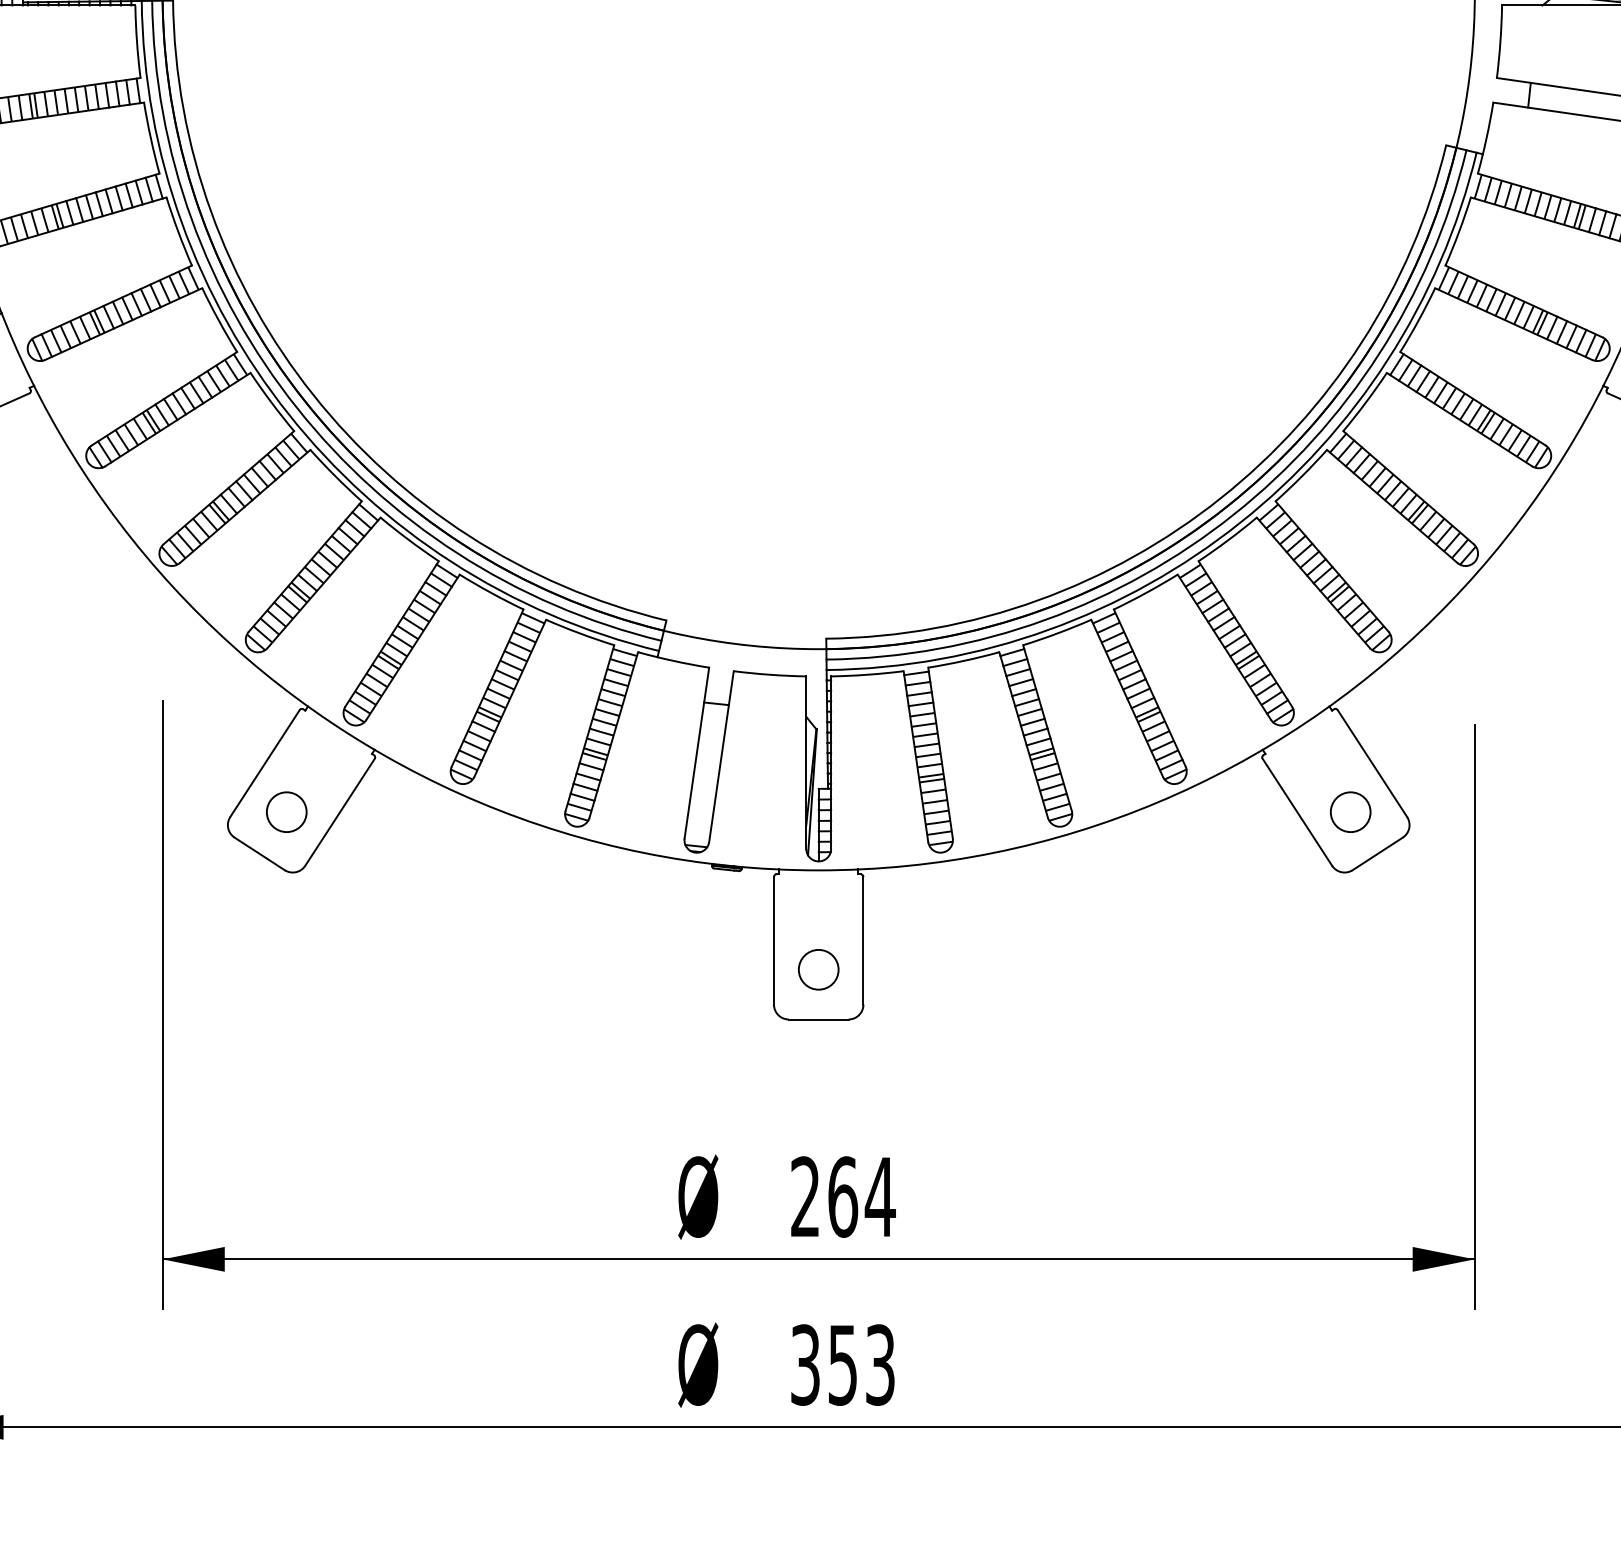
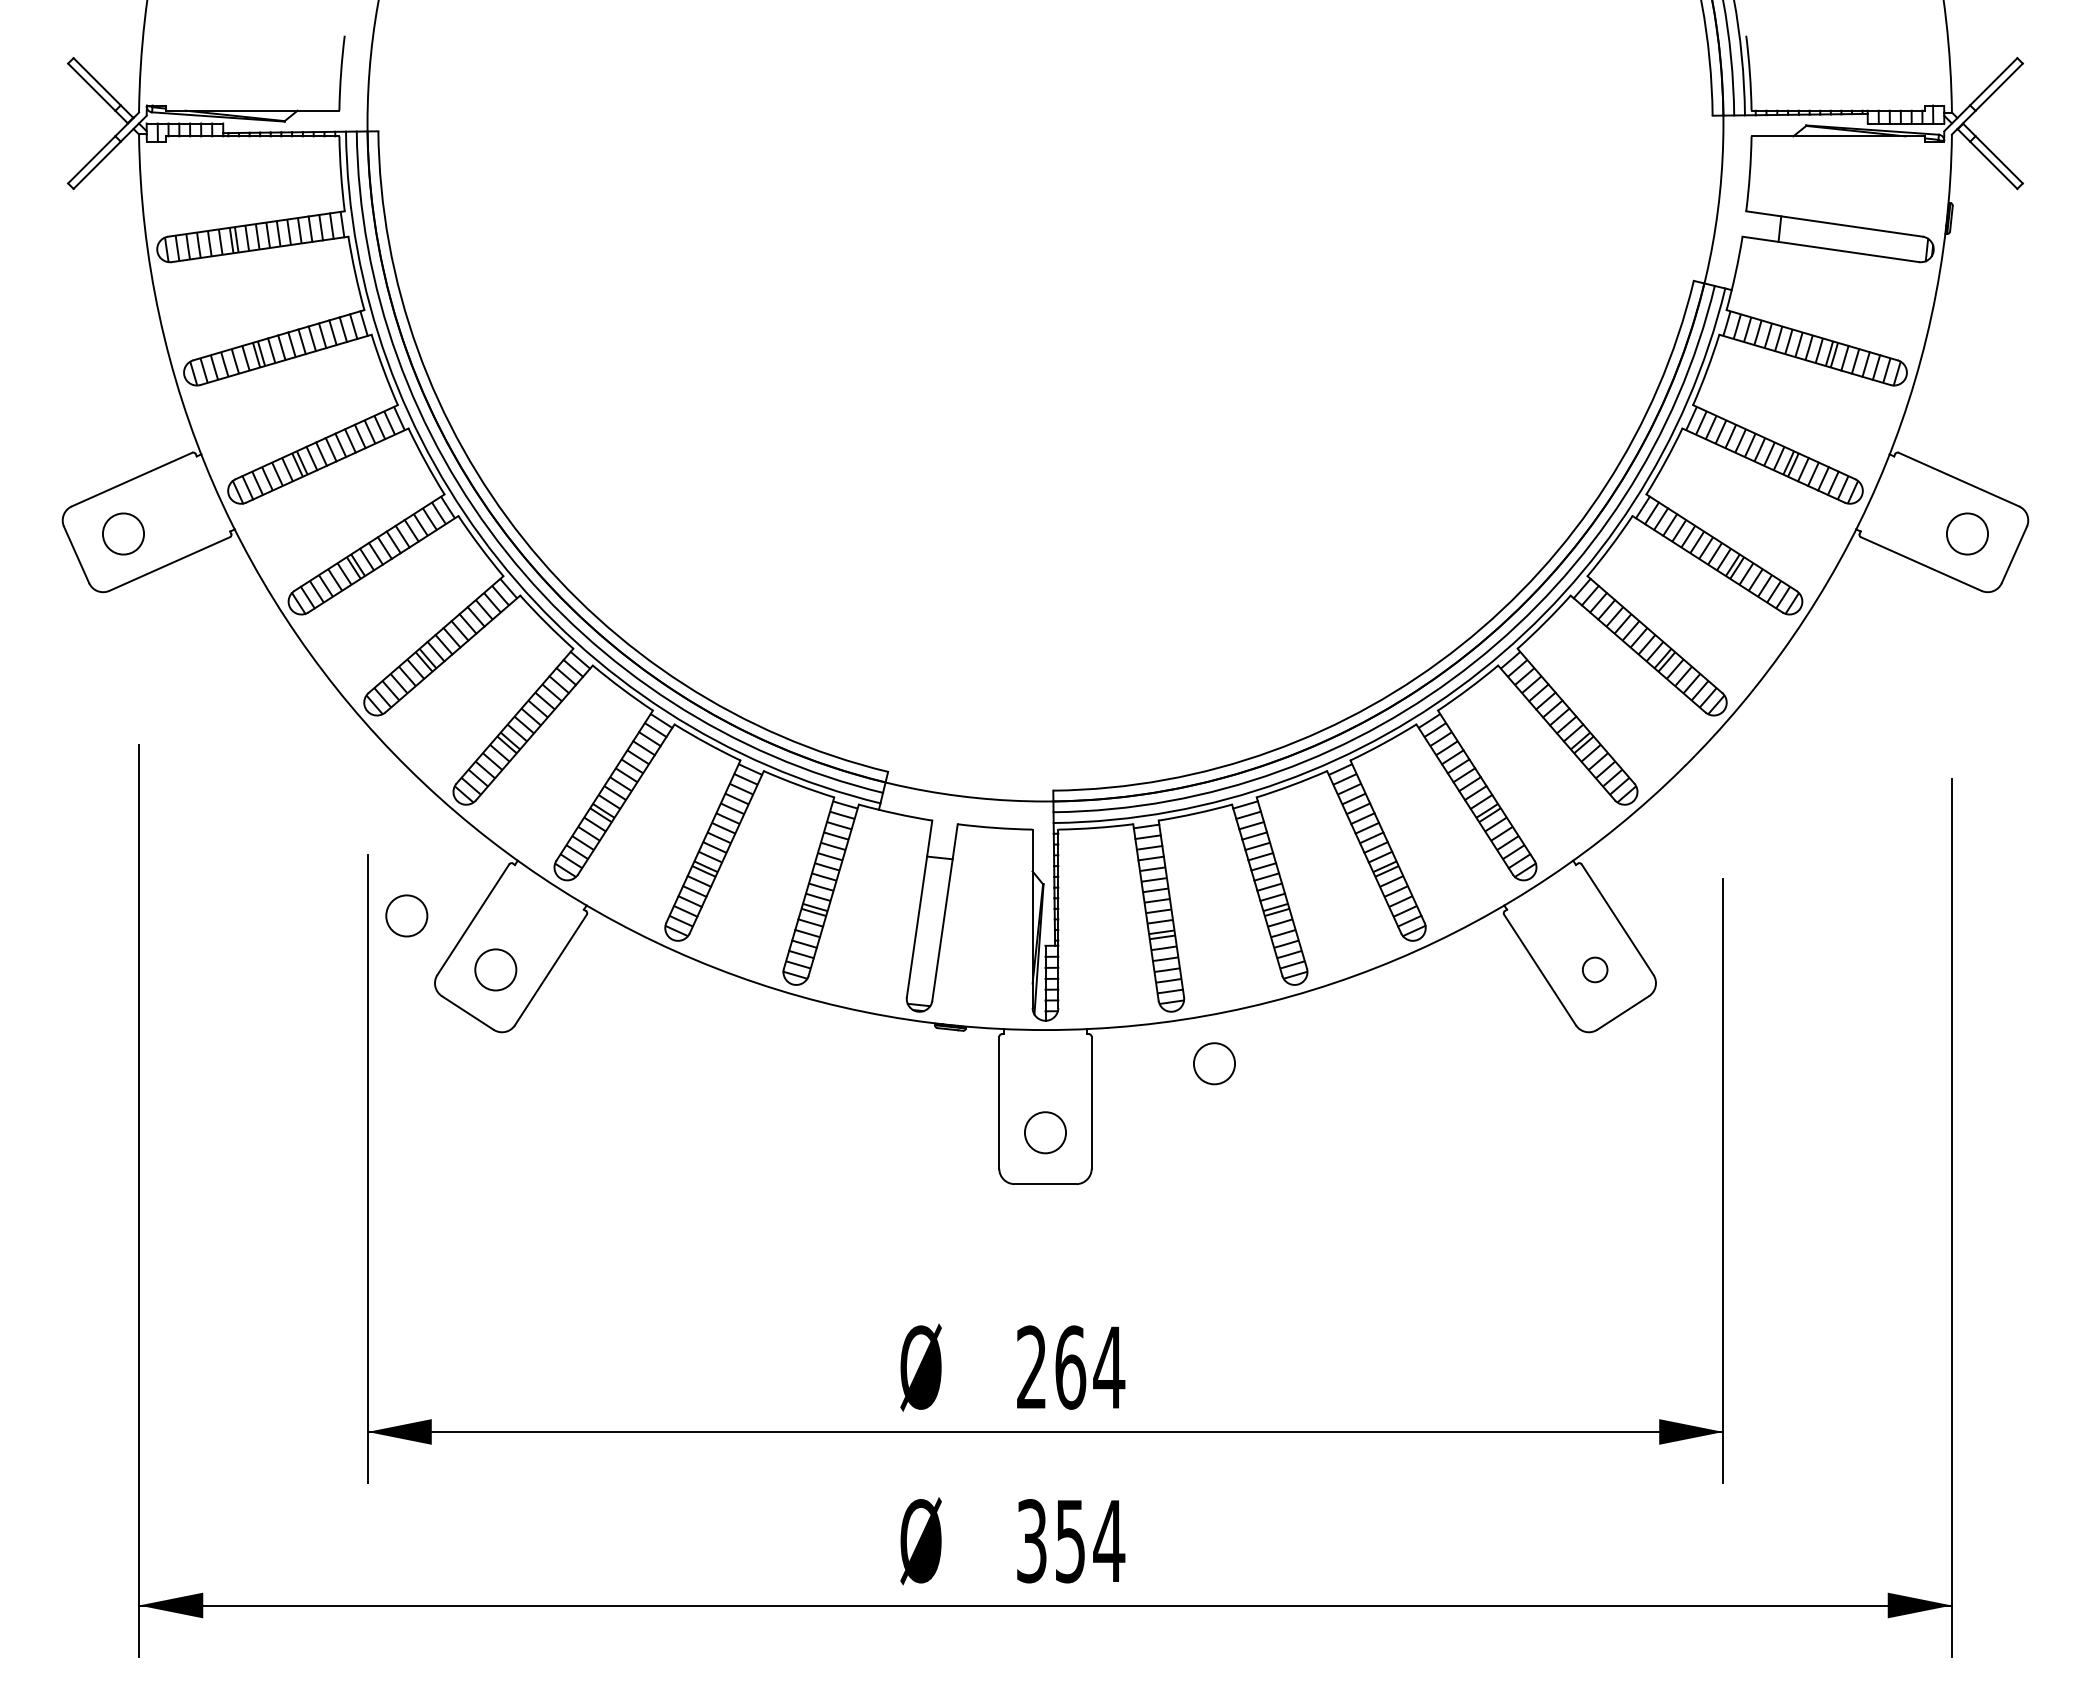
circle: (200, 759) -> (406, 915), added
circle: (1350, 811) -> (1594, 969), size x0.6
circle: (982, 902) -> (1214, 1063), added
text: (880, 1365) -> (1109, 1541), 353 -> 354

